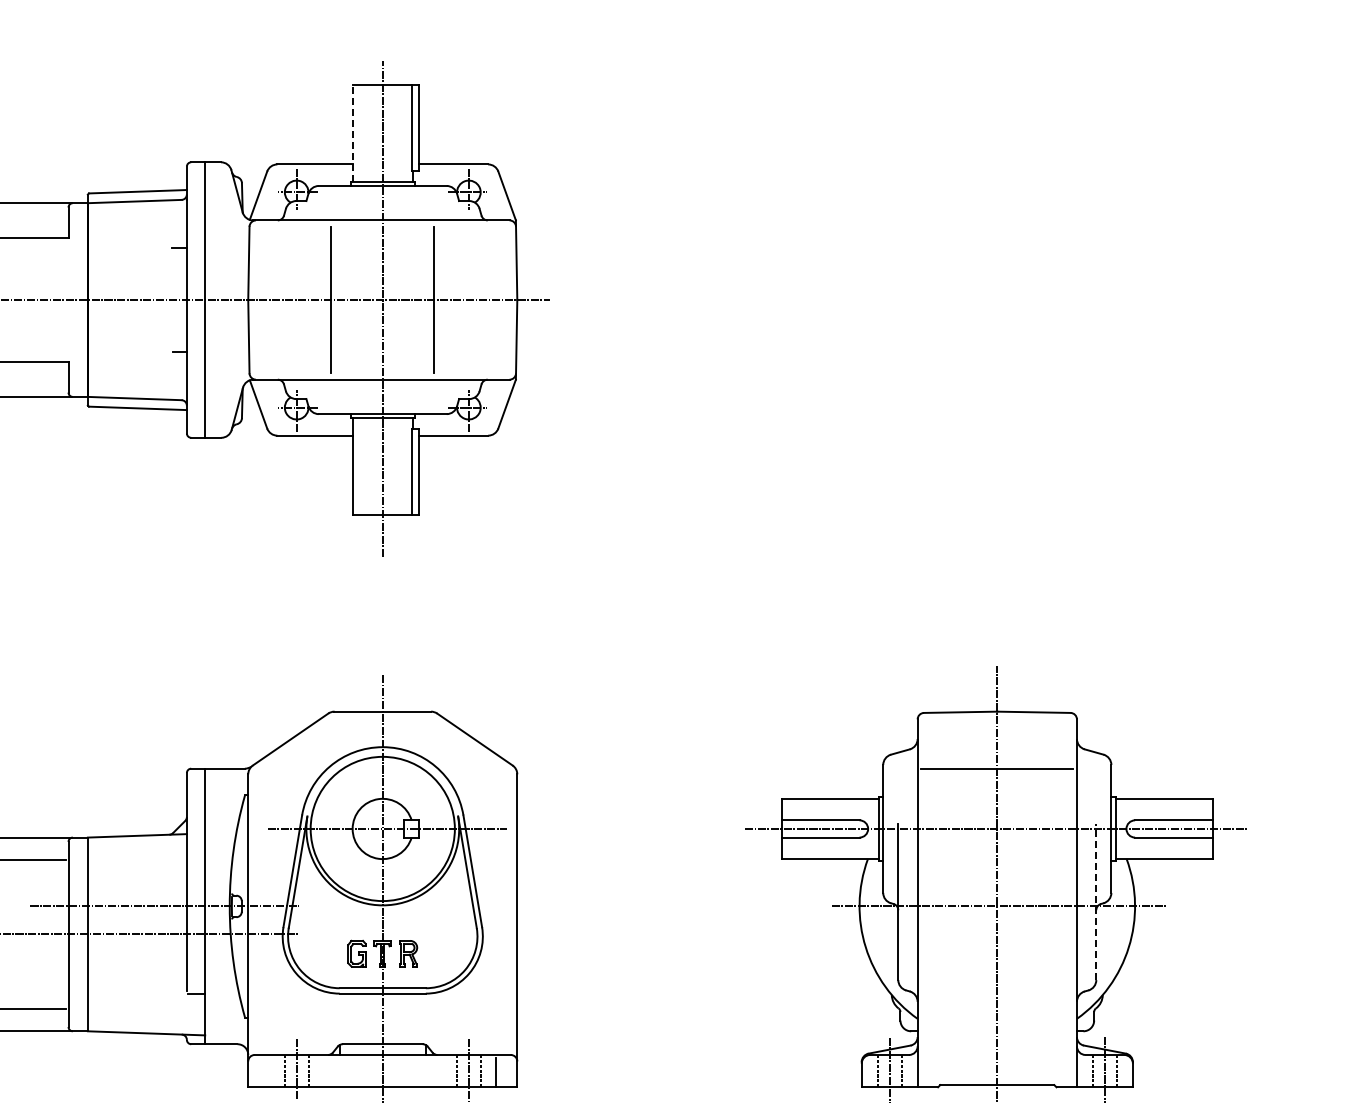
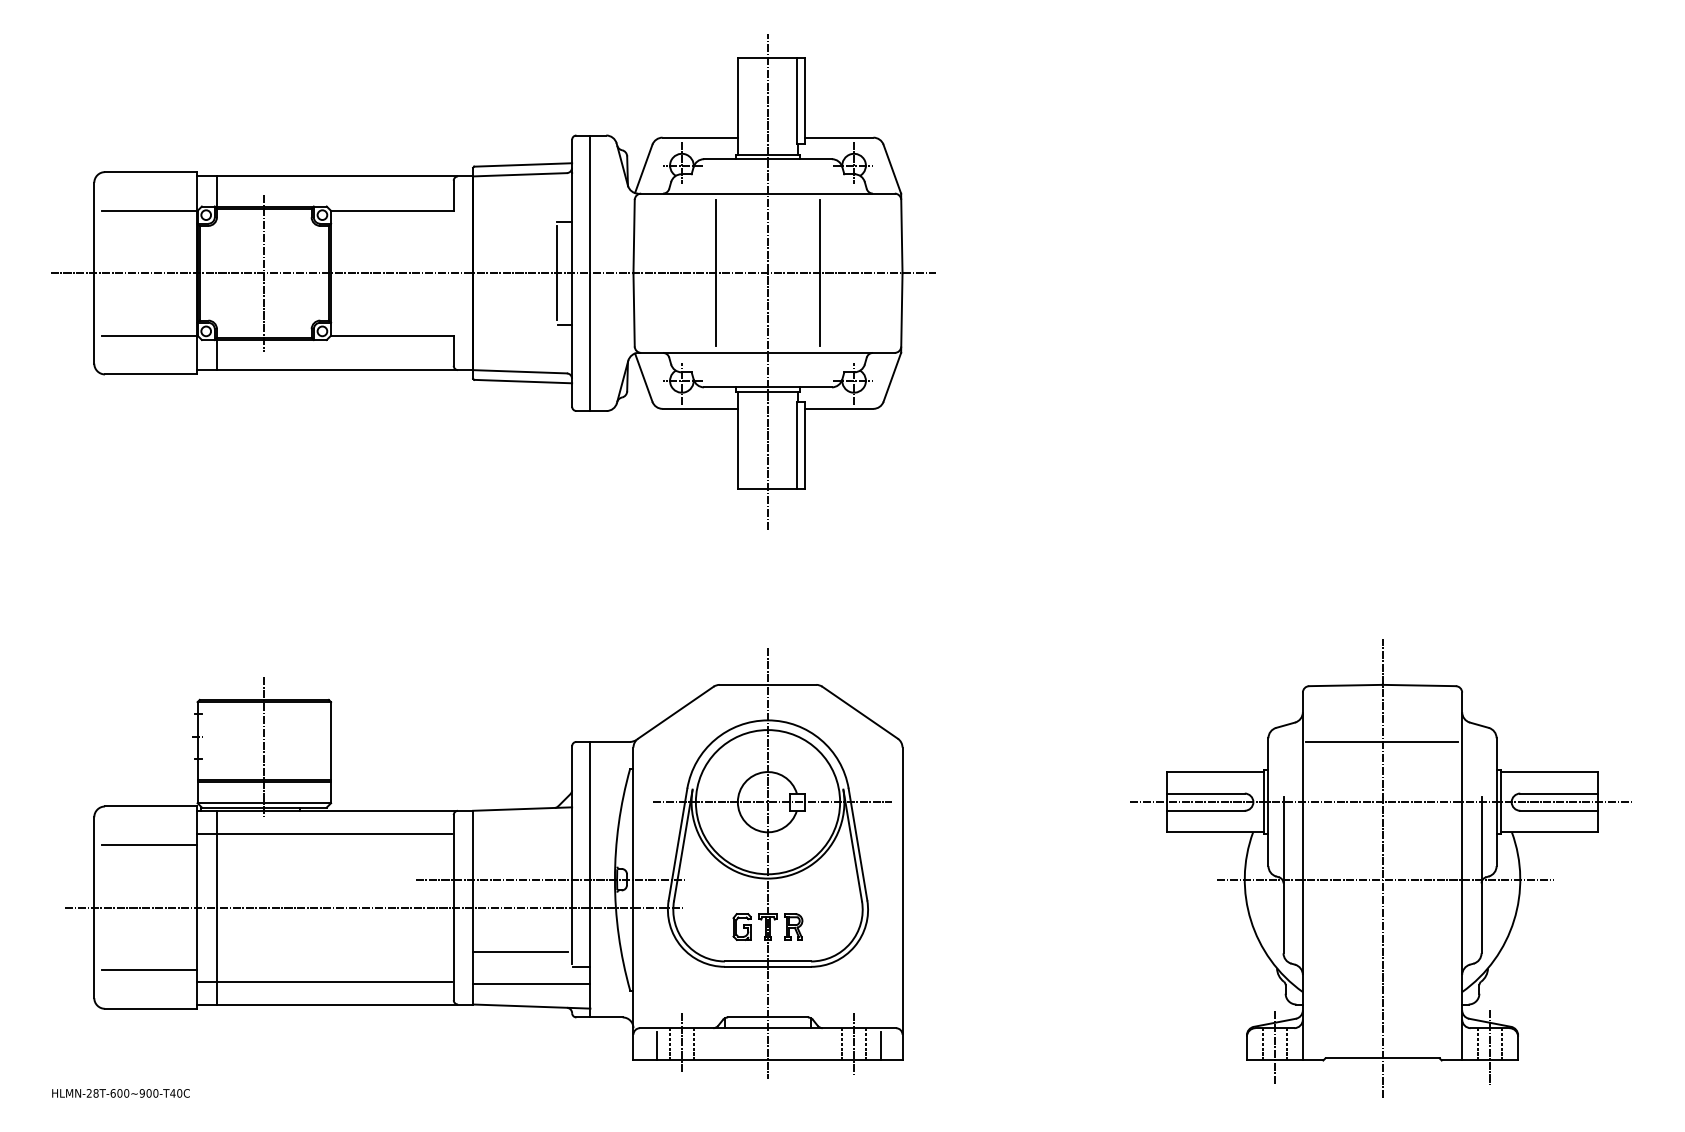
line: (352, 132) -> (737, 105), dashed -> solid
line: (171, 300) -> (556, 273), added
line: (1096, 901) -> (1481, 874), dashed -> solid
line: (135, 978) -> (520, 951), added
line: (146, 1011) -> (531, 984), added
line: (272, 1072) -> (657, 1045), added

